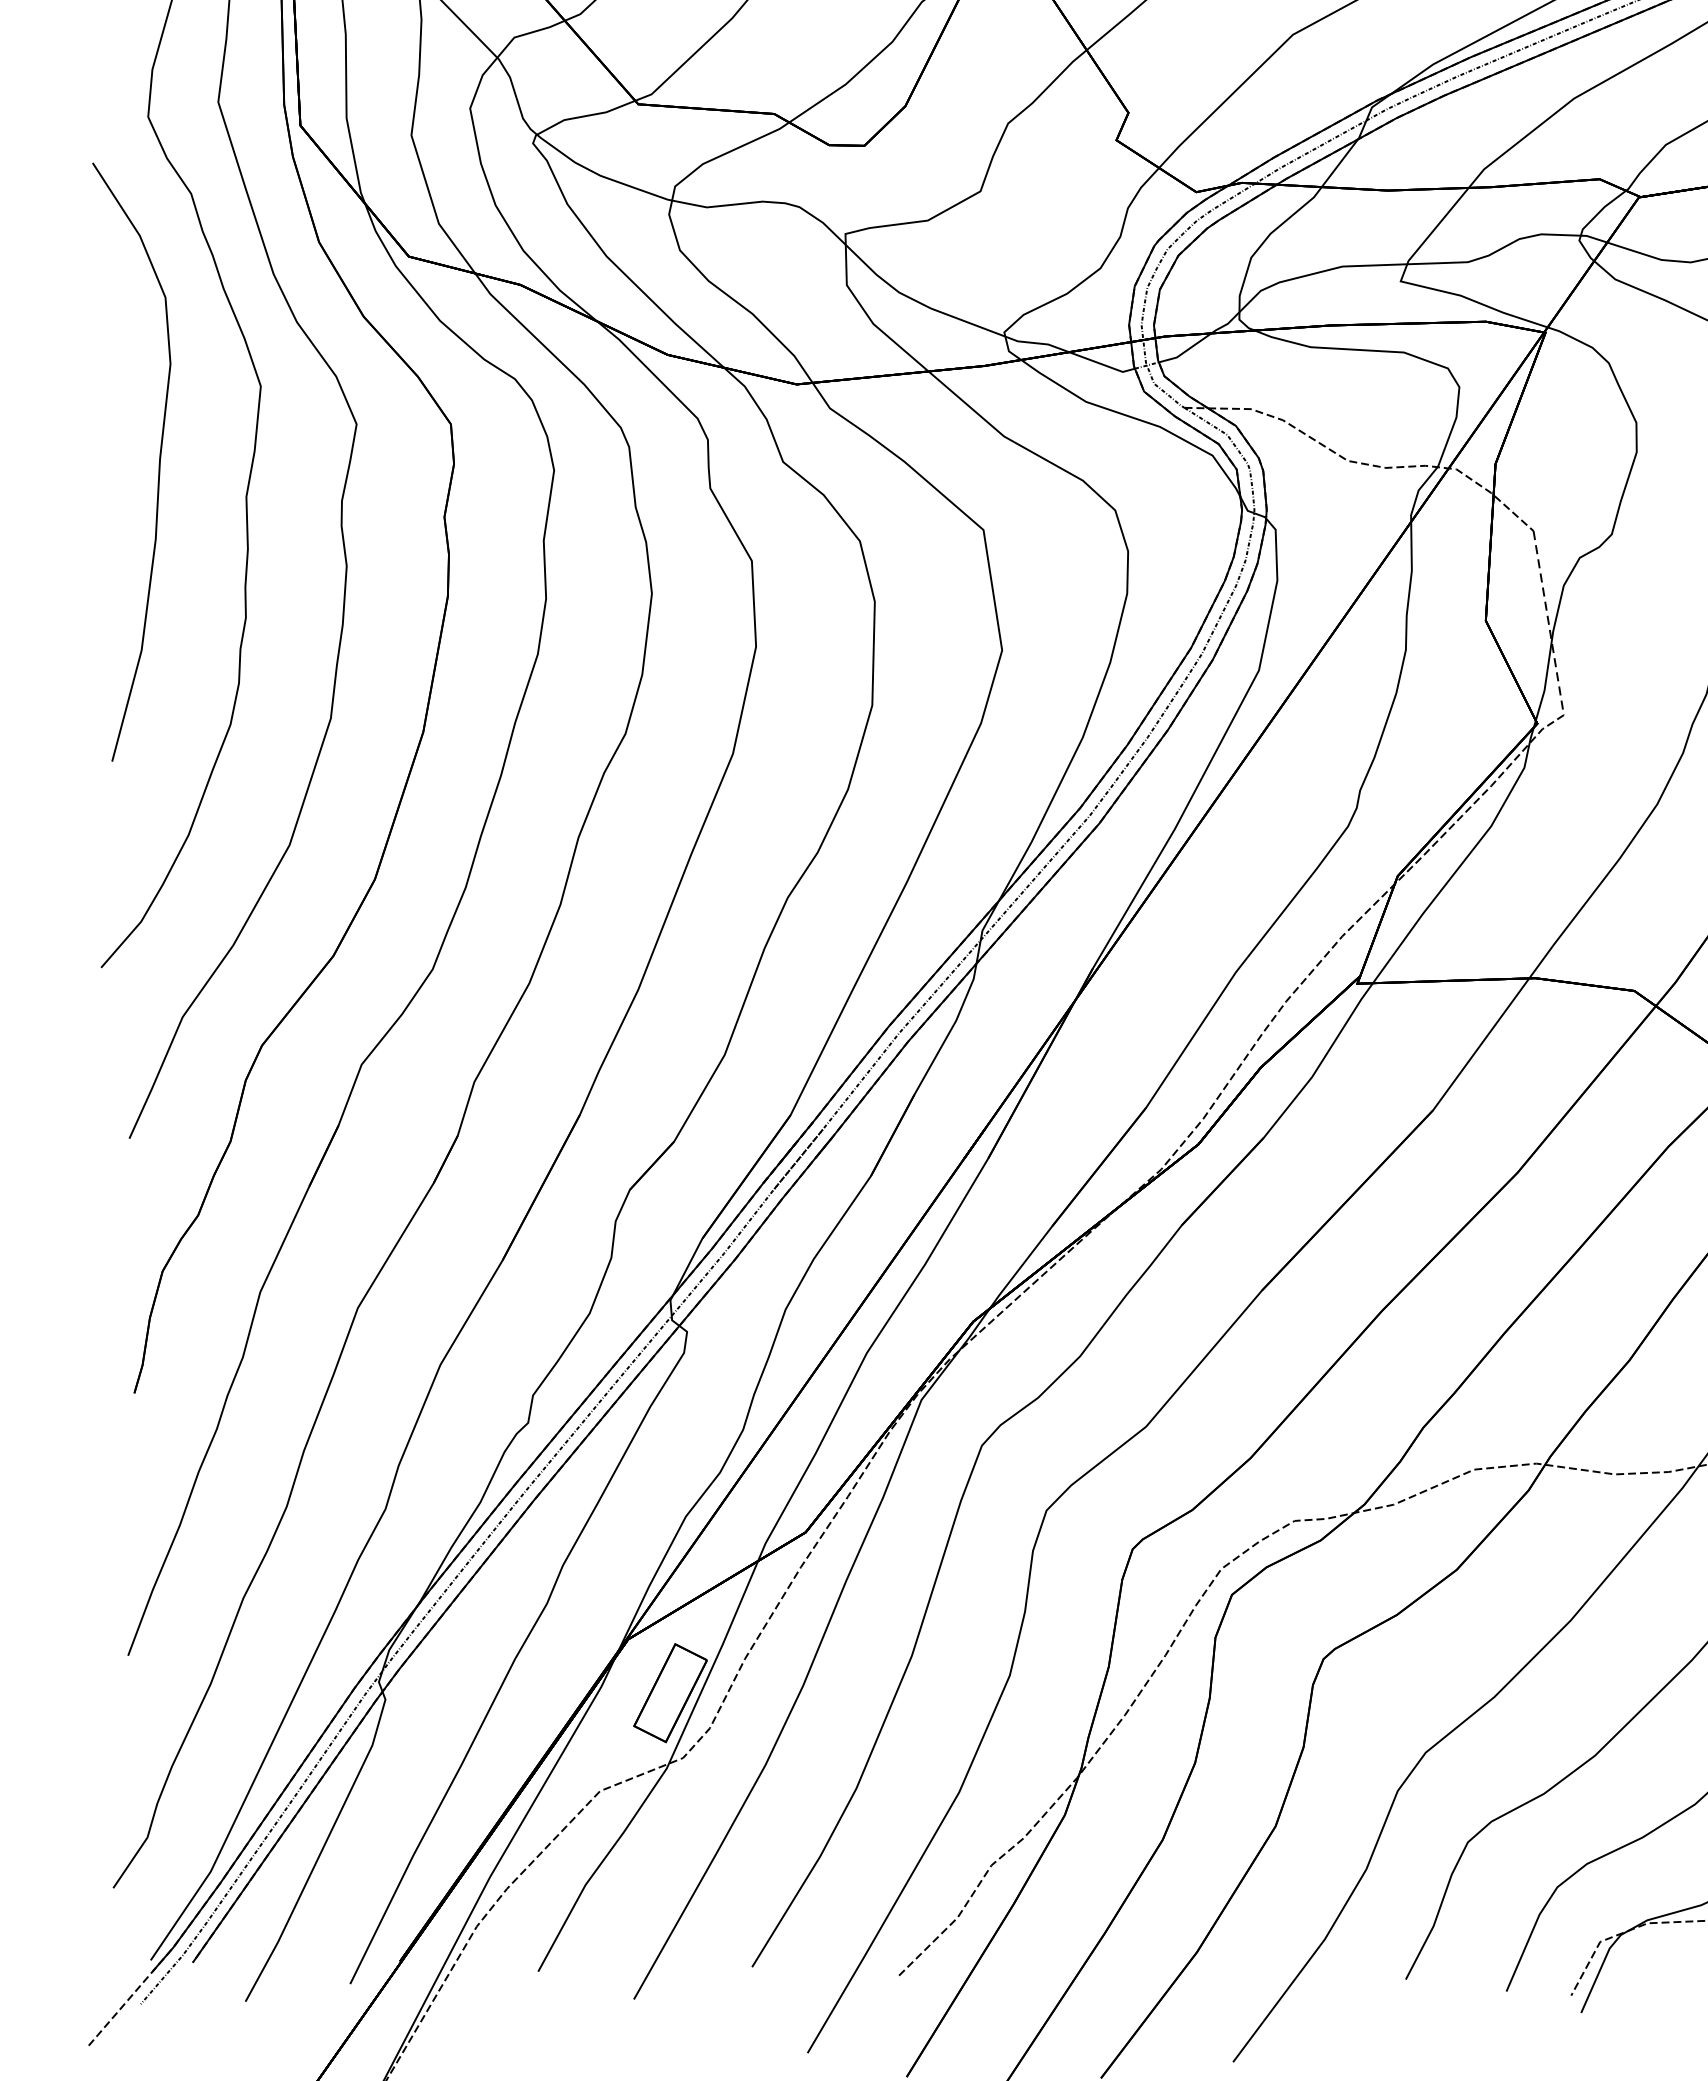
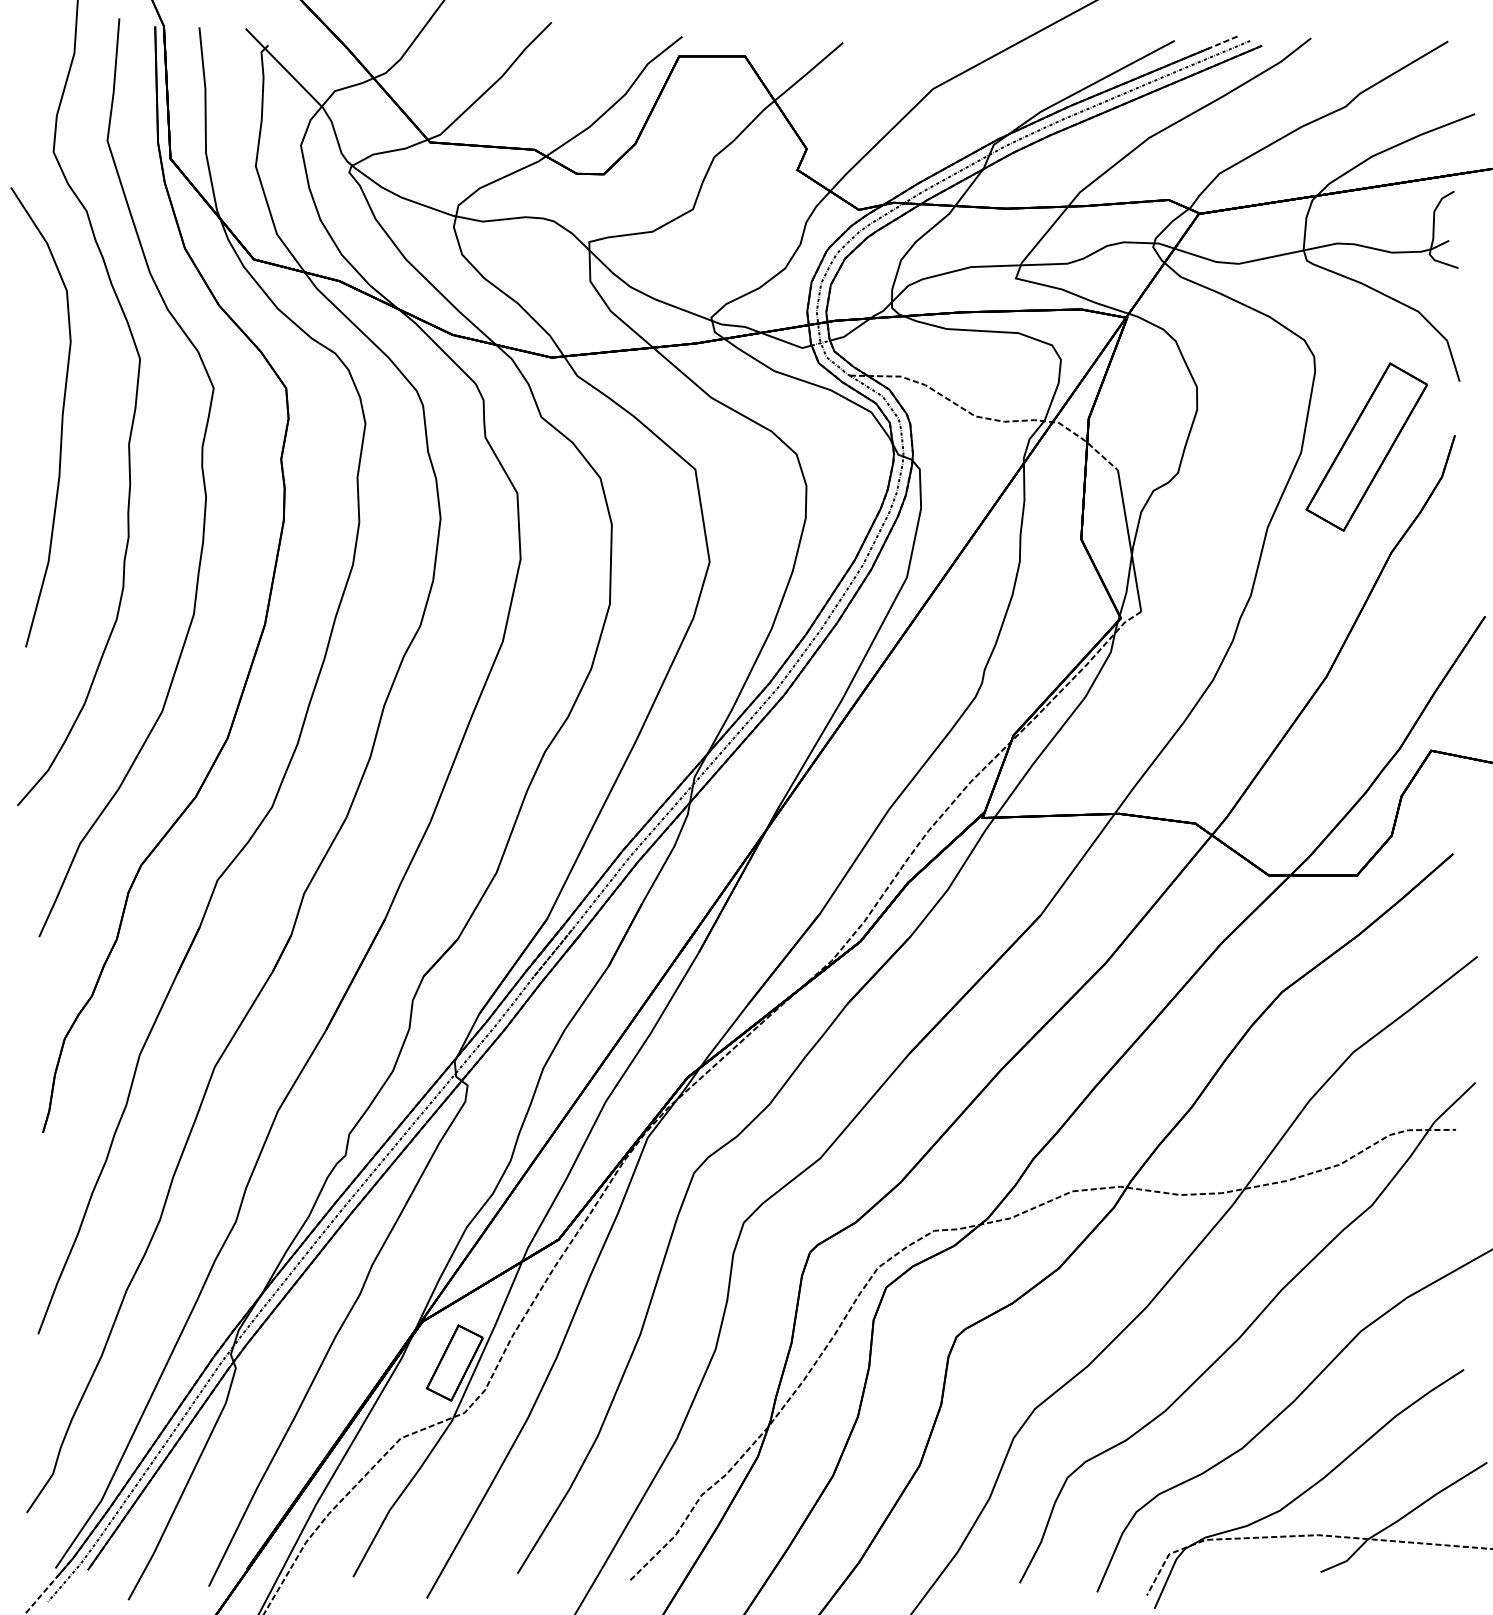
line: (1548, 622) -> (1129, 540), dashed -> solid

